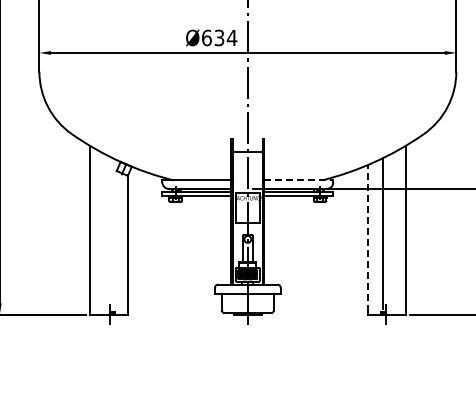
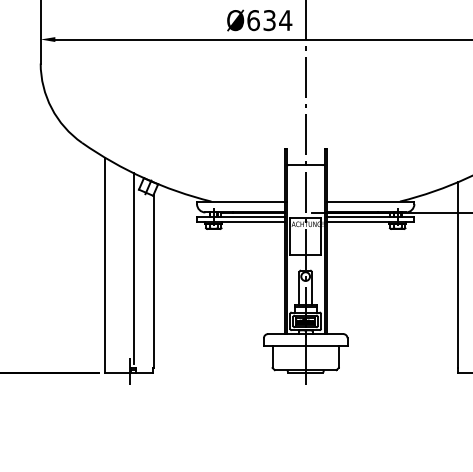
line: (298, 180) -> (370, 201), dashed -> solid
line: (112, 233) -> (133, 269), added
line: (367, 237) -> (457, 274), dashed -> solid

